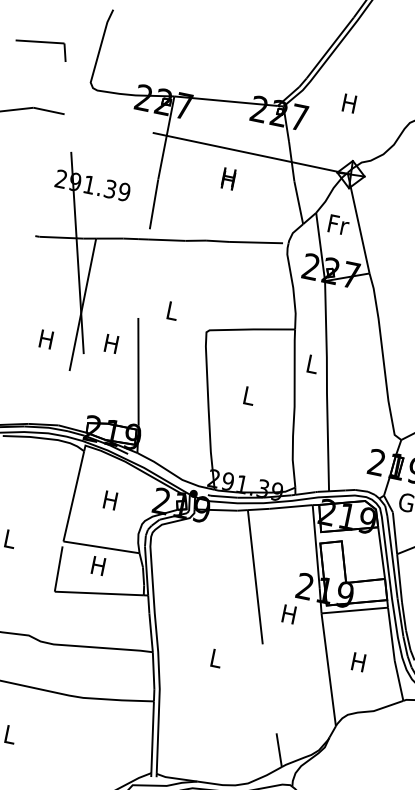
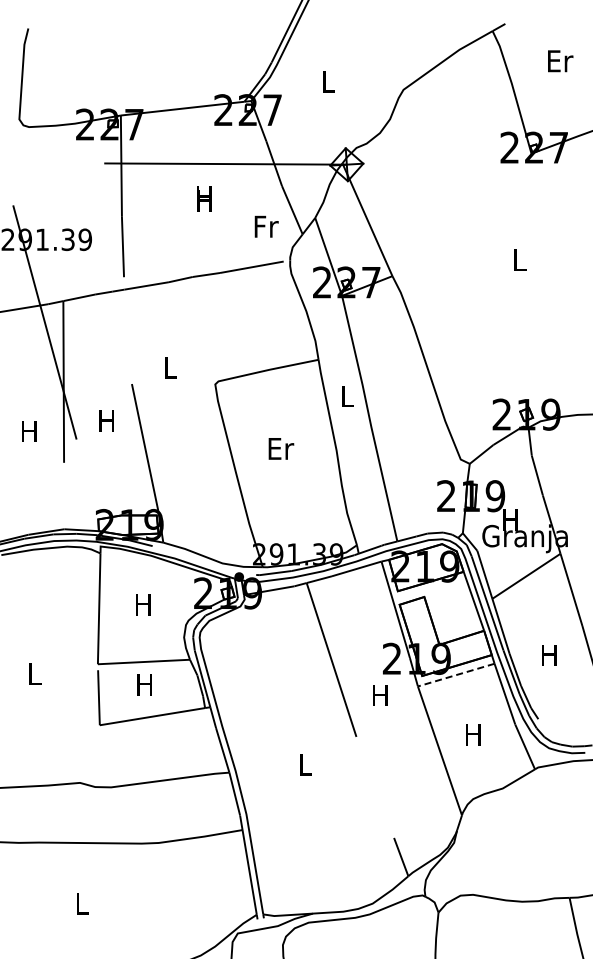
text: (349, 103) -> (327, 81), H -> L
text: (338, 224) -> (266, 226), moved
text: (249, 395) -> (281, 448), L -> Er
line: (354, 610) -> (456, 675), solid -> dashed

